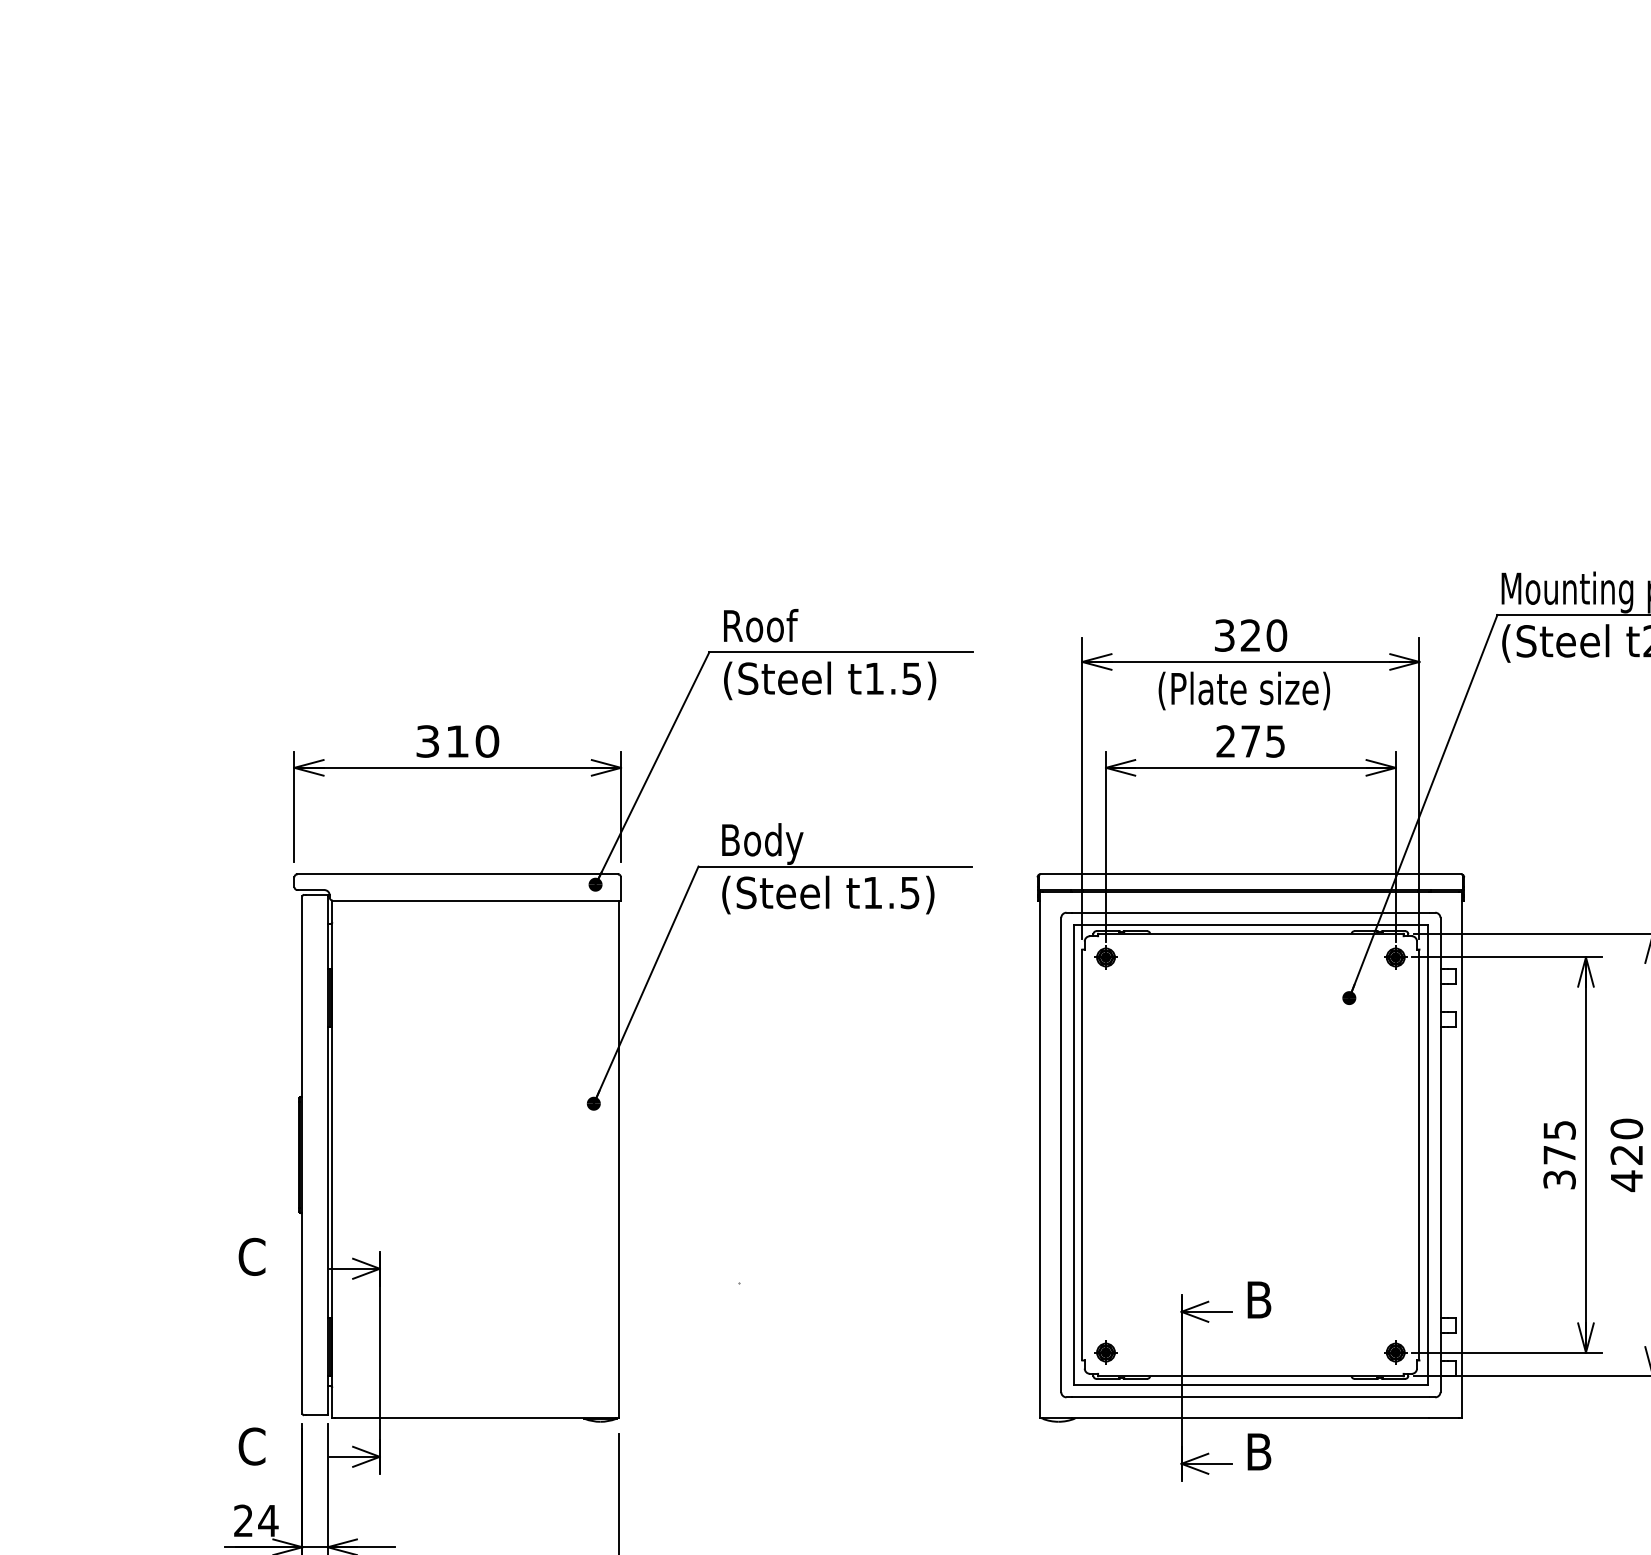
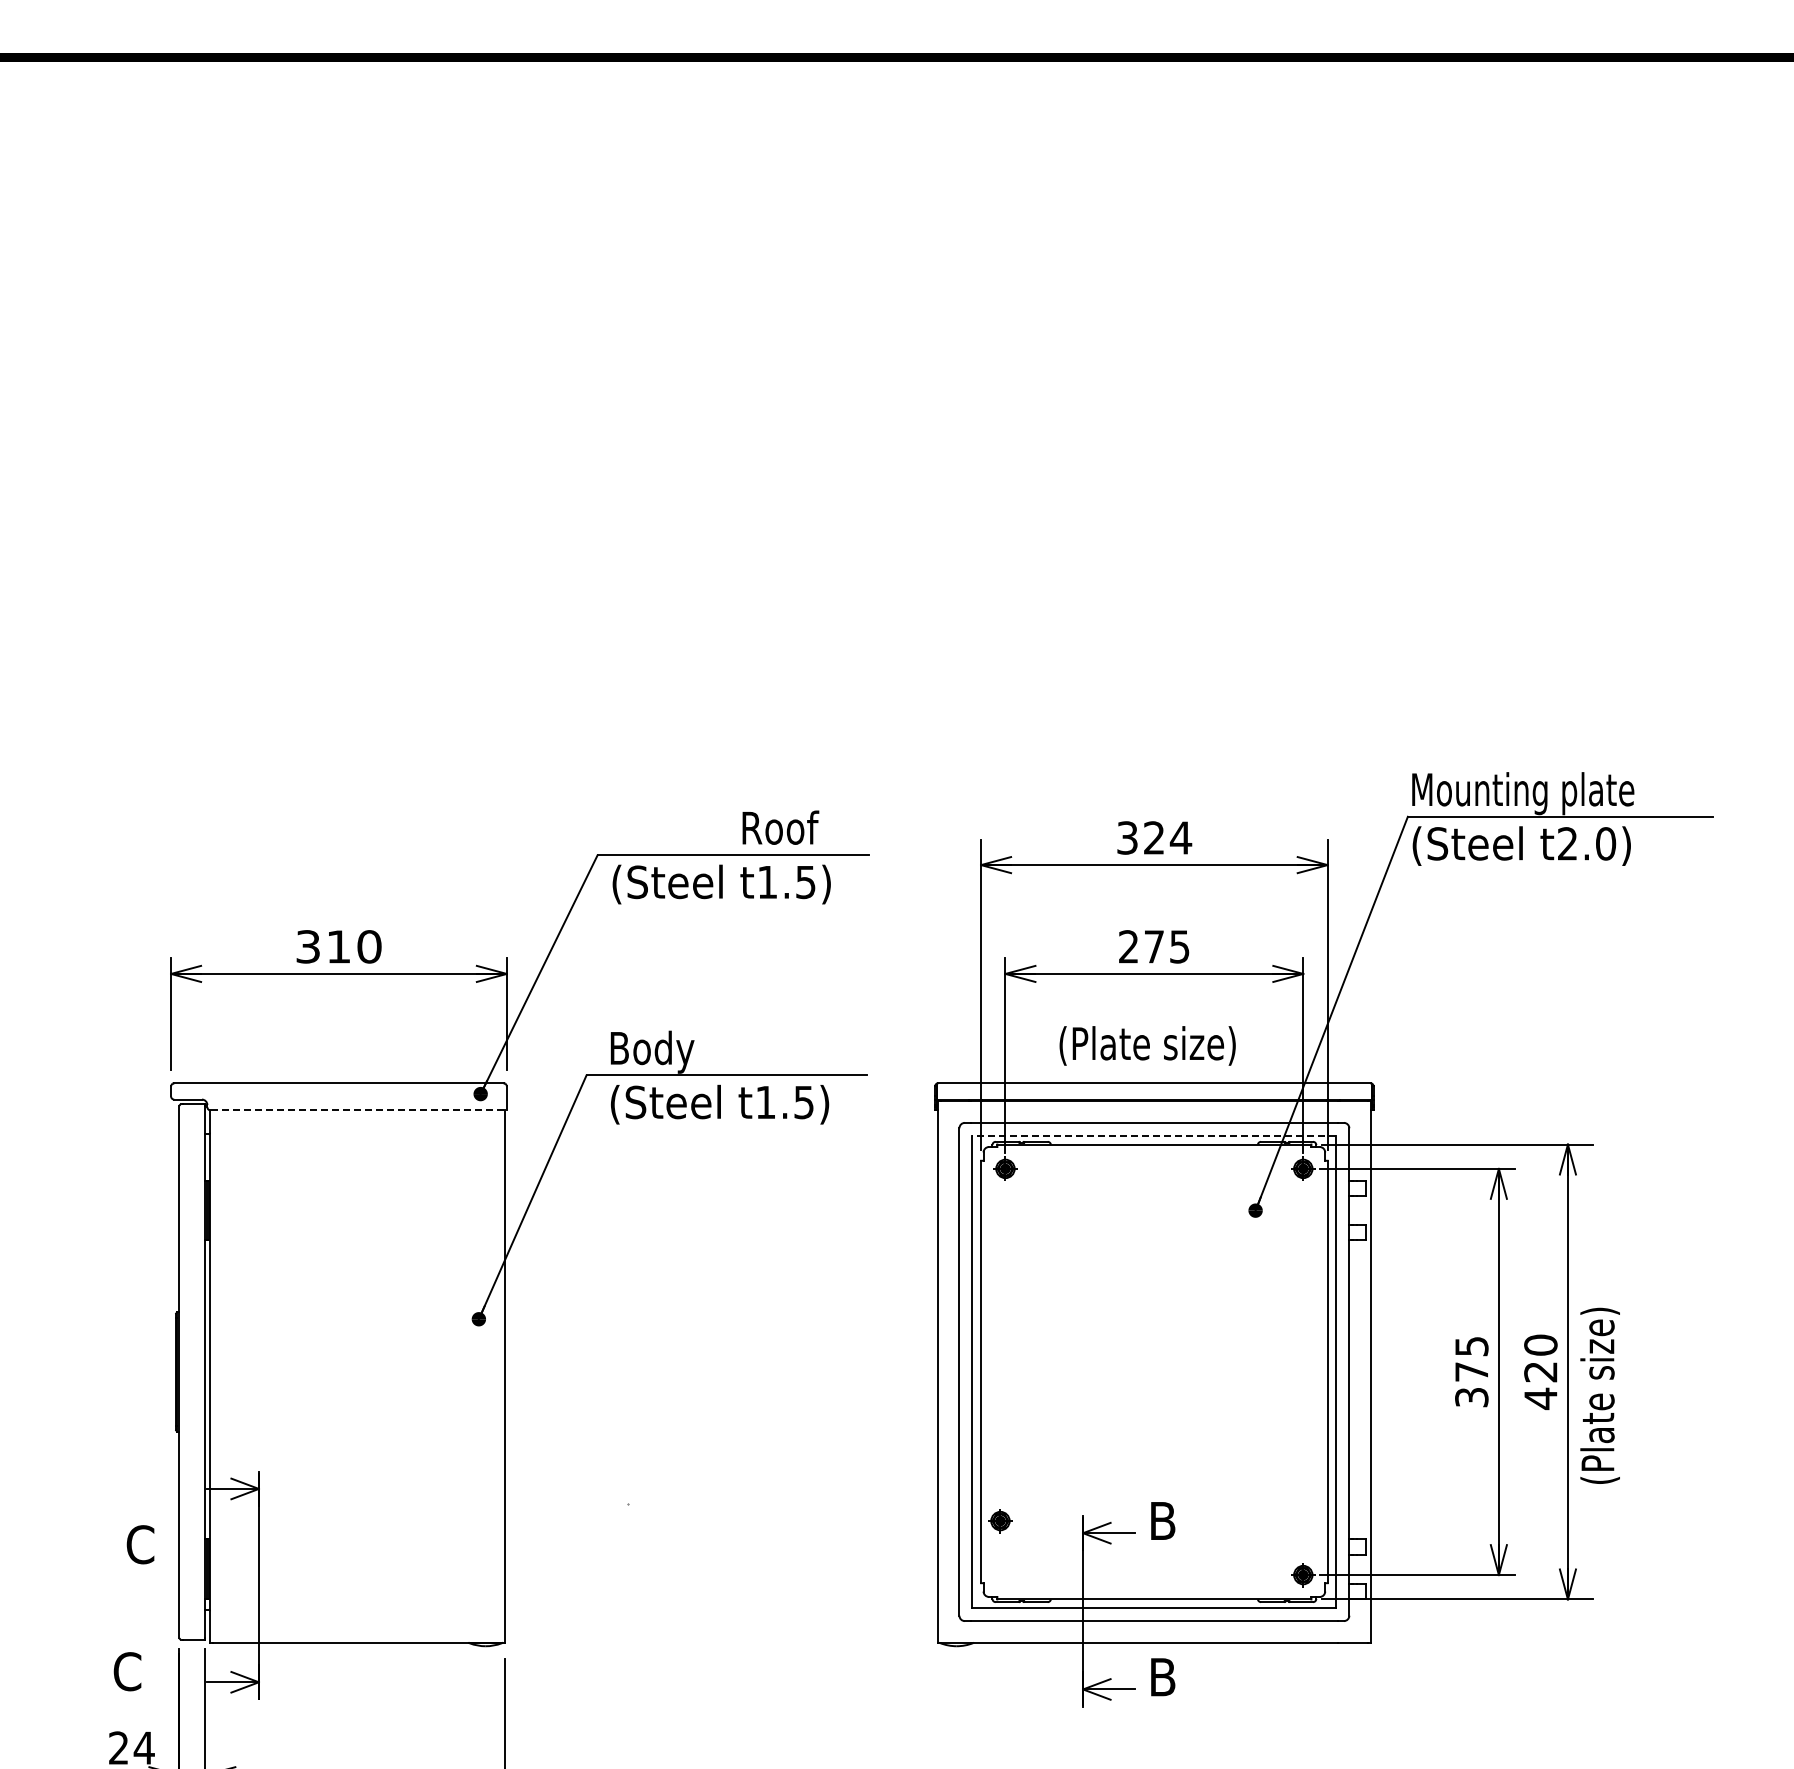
text: (760, 625) -> (780, 827), moved
text: (1276, 635) -> (1180, 837), 320 -> 324
text: (1244, 690) -> (1147, 1045), moved
line: (477, 900) -> (359, 1110), solid -> dashed
line: (1250, 925) -> (1154, 1135), solid -> dashed
text: (252, 1256) -> (140, 1544), moved
part: (1106, 1352) -> (1000, 1521), moved

